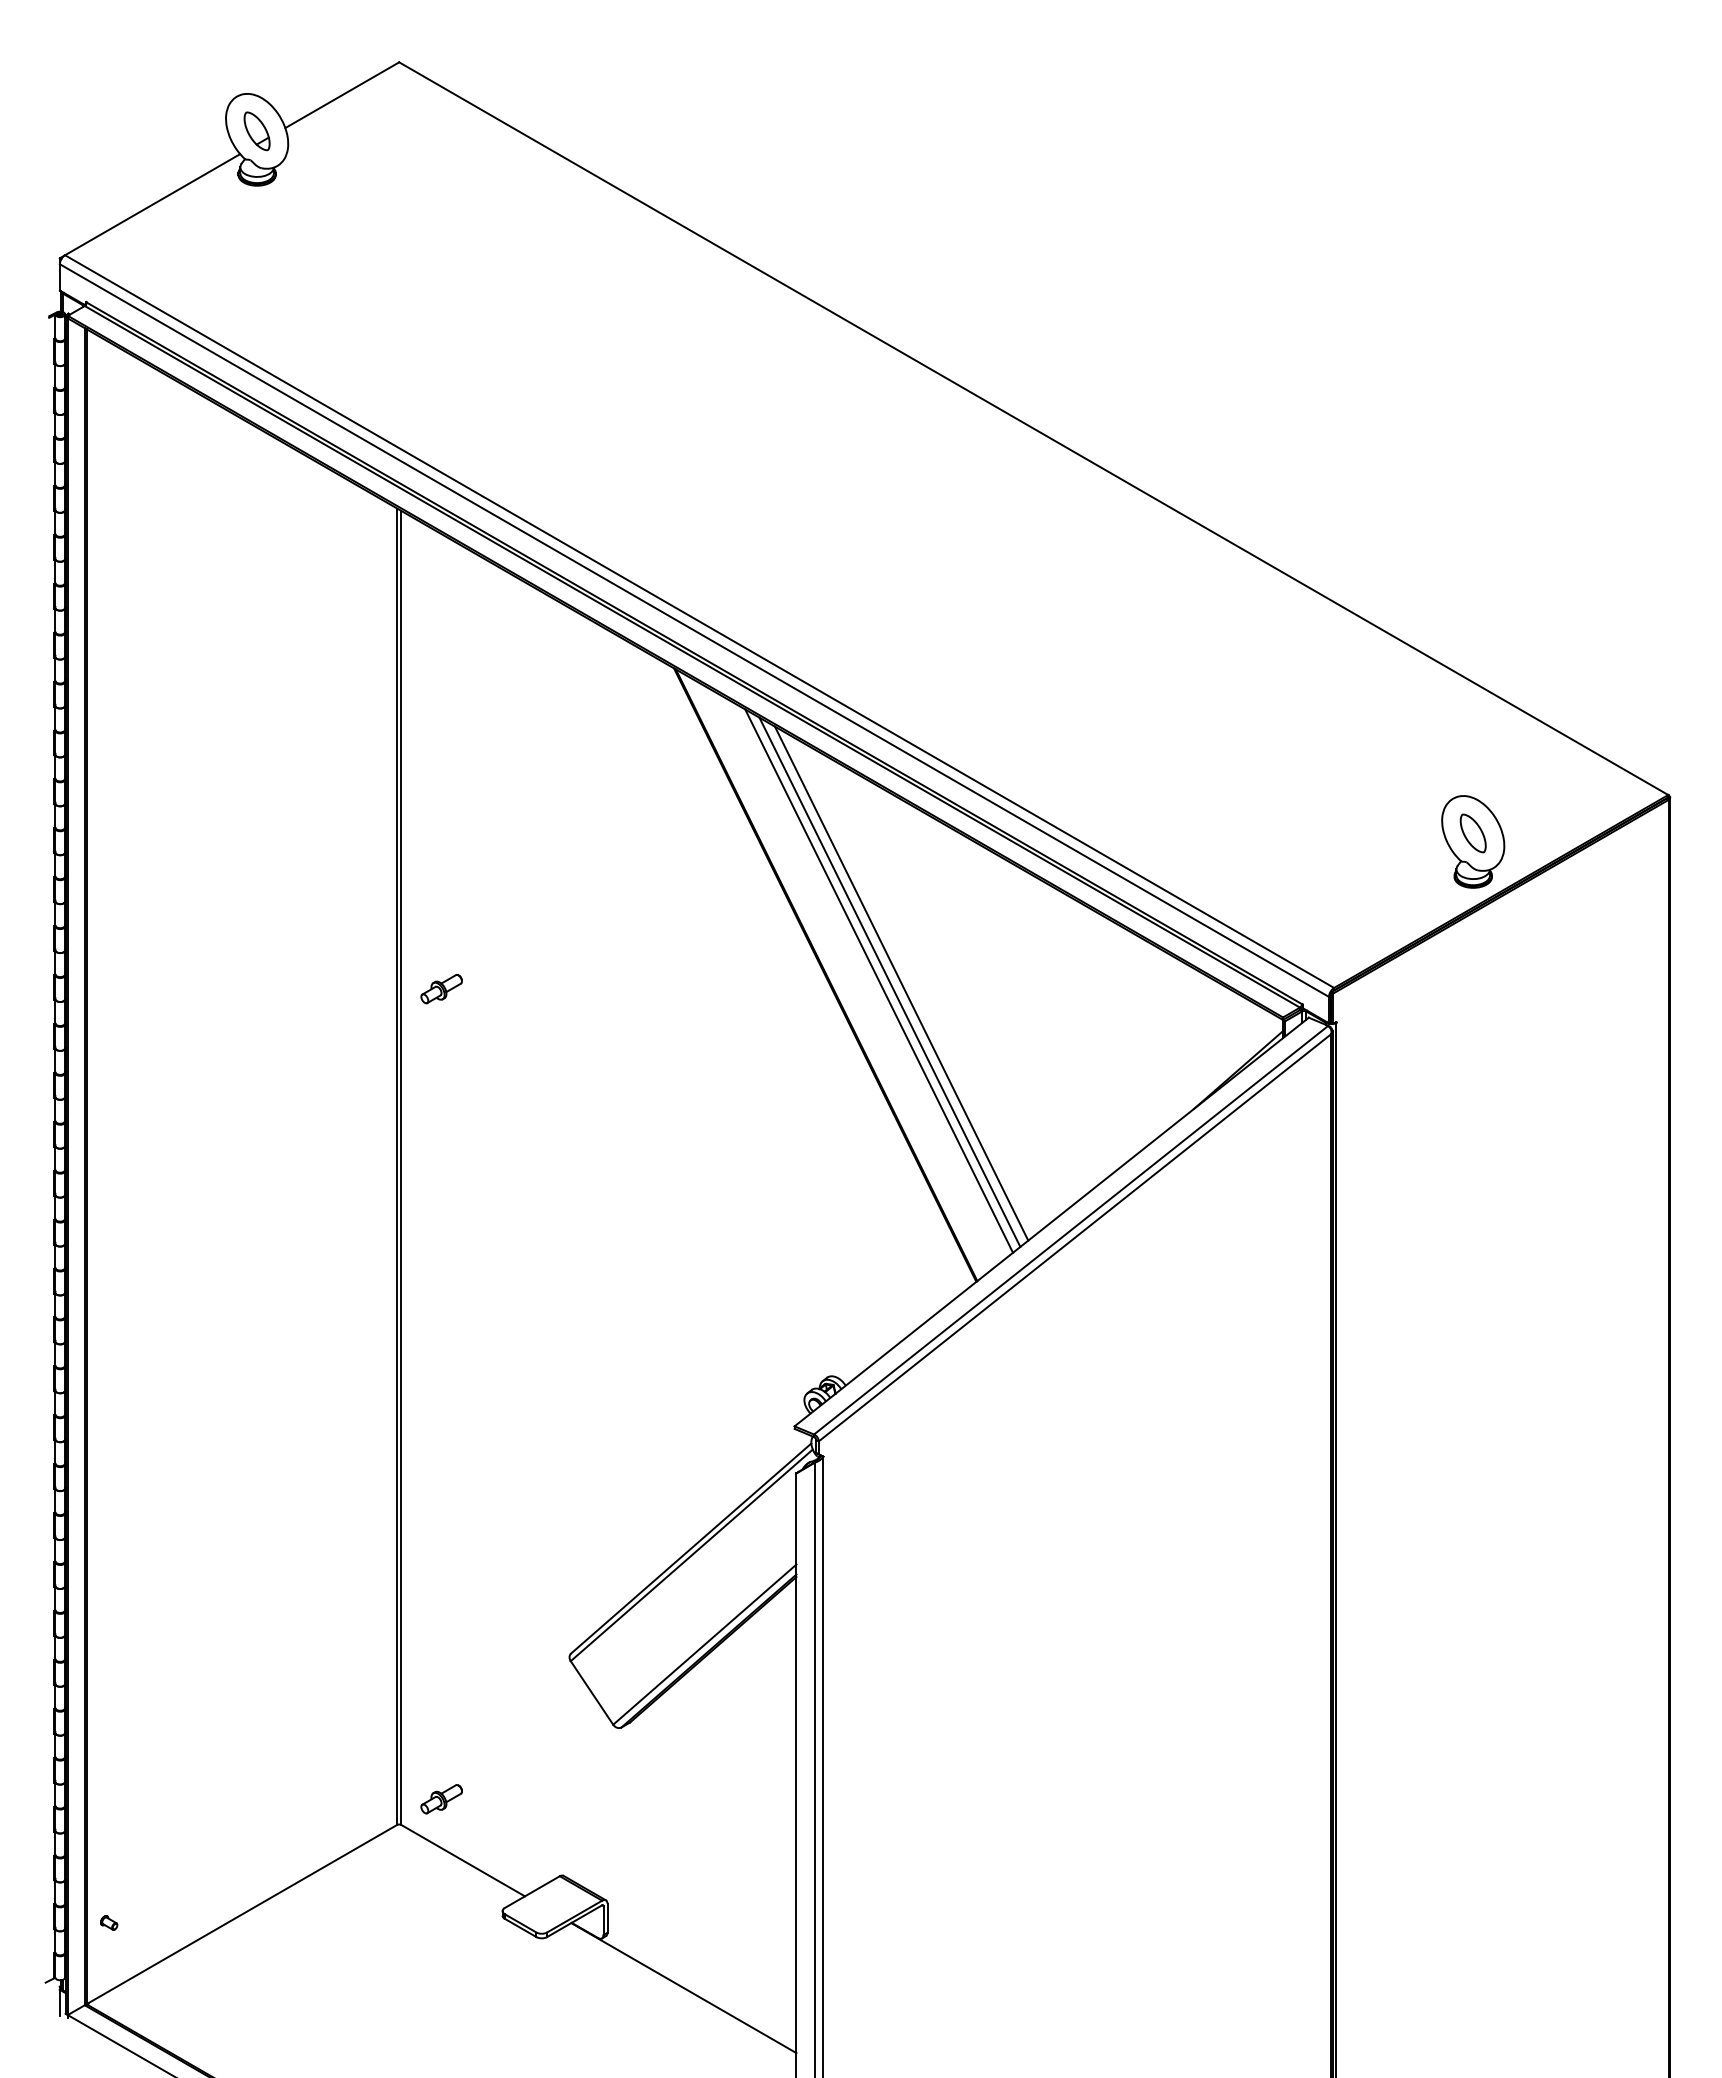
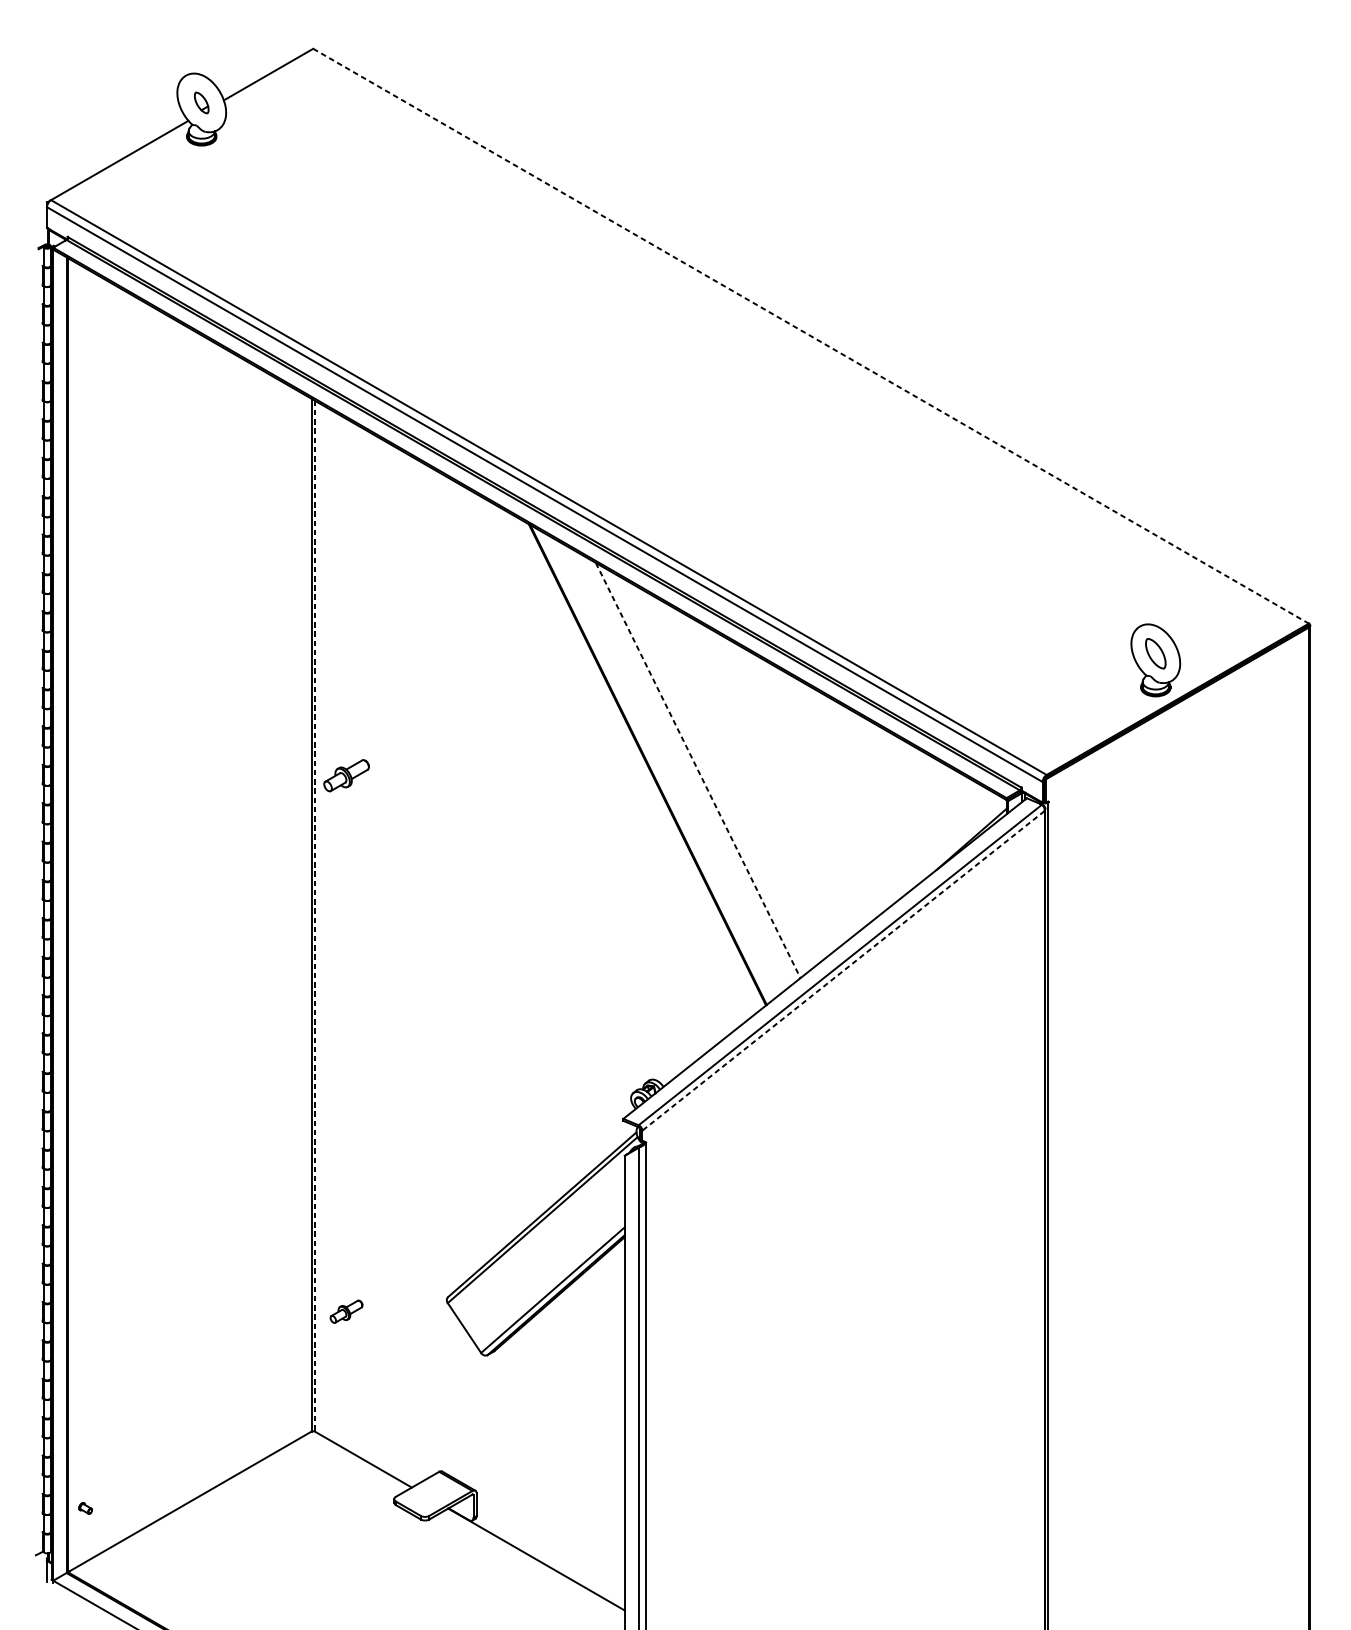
part: (256, 131) -> (201, 103), size x0.7
line: (1033, 428) -> (810, 336), solid -> dashed
line: (879, 980) -> (690, 769), removed
line: (890, 982) -> (698, 770), solid -> dashed
line: (901, 983) -> (707, 771), removed
part: (441, 989) -> (346, 776), size x1.4
line: (401, 1168) -> (315, 916), solid -> dashed
line: (1074, 1237) -> (842, 970), solid -> dashed
part: (441, 1799) -> (346, 1311), moved

